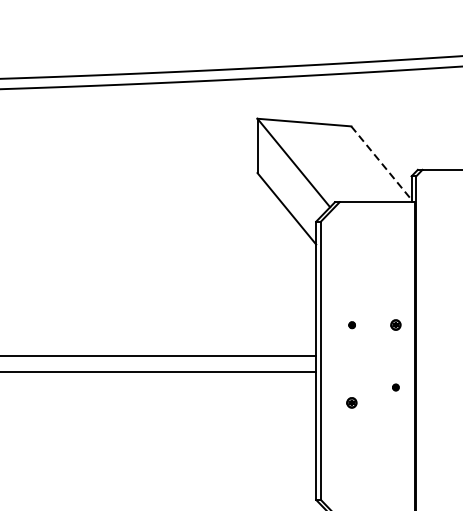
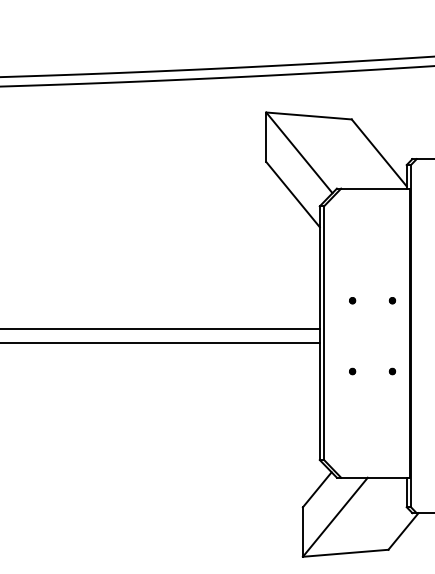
line: (381, 163) -> (379, 153), dashed -> solid
part: (395, 324) -> (392, 300), size x0.62
part: (395, 387) -> (392, 371), moved
part: (352, 402) -> (352, 371), size x0.62

